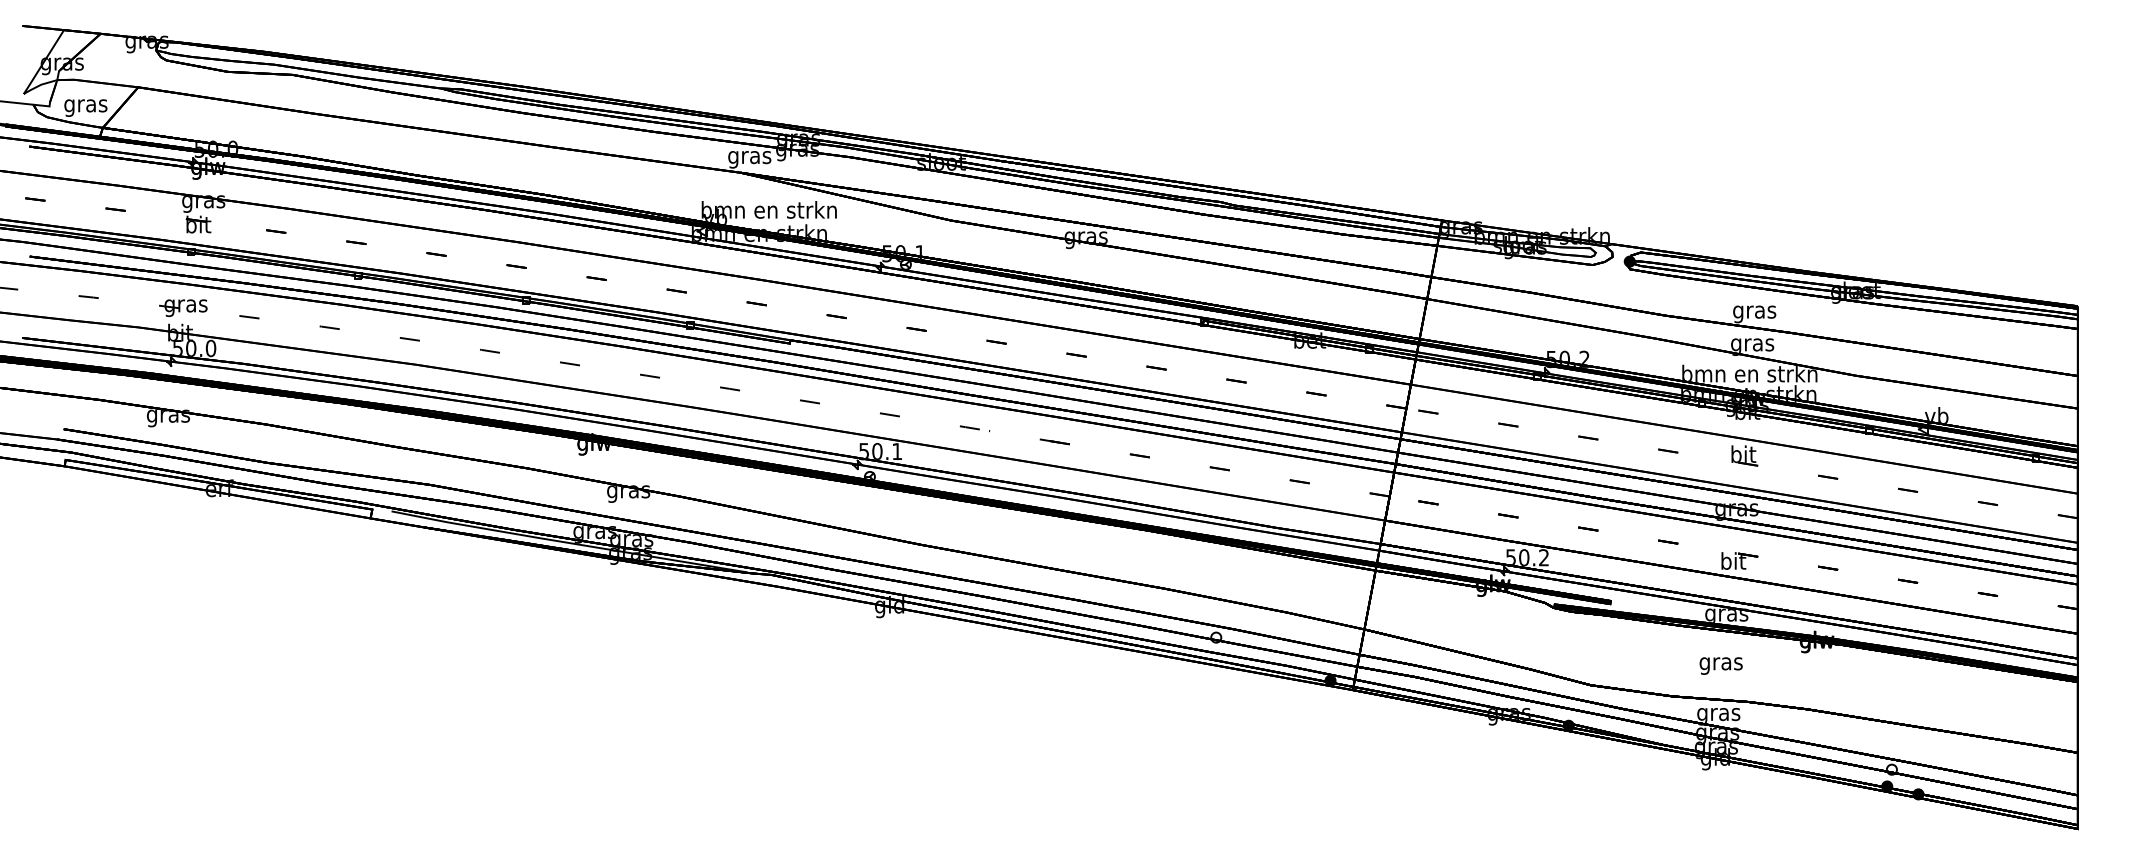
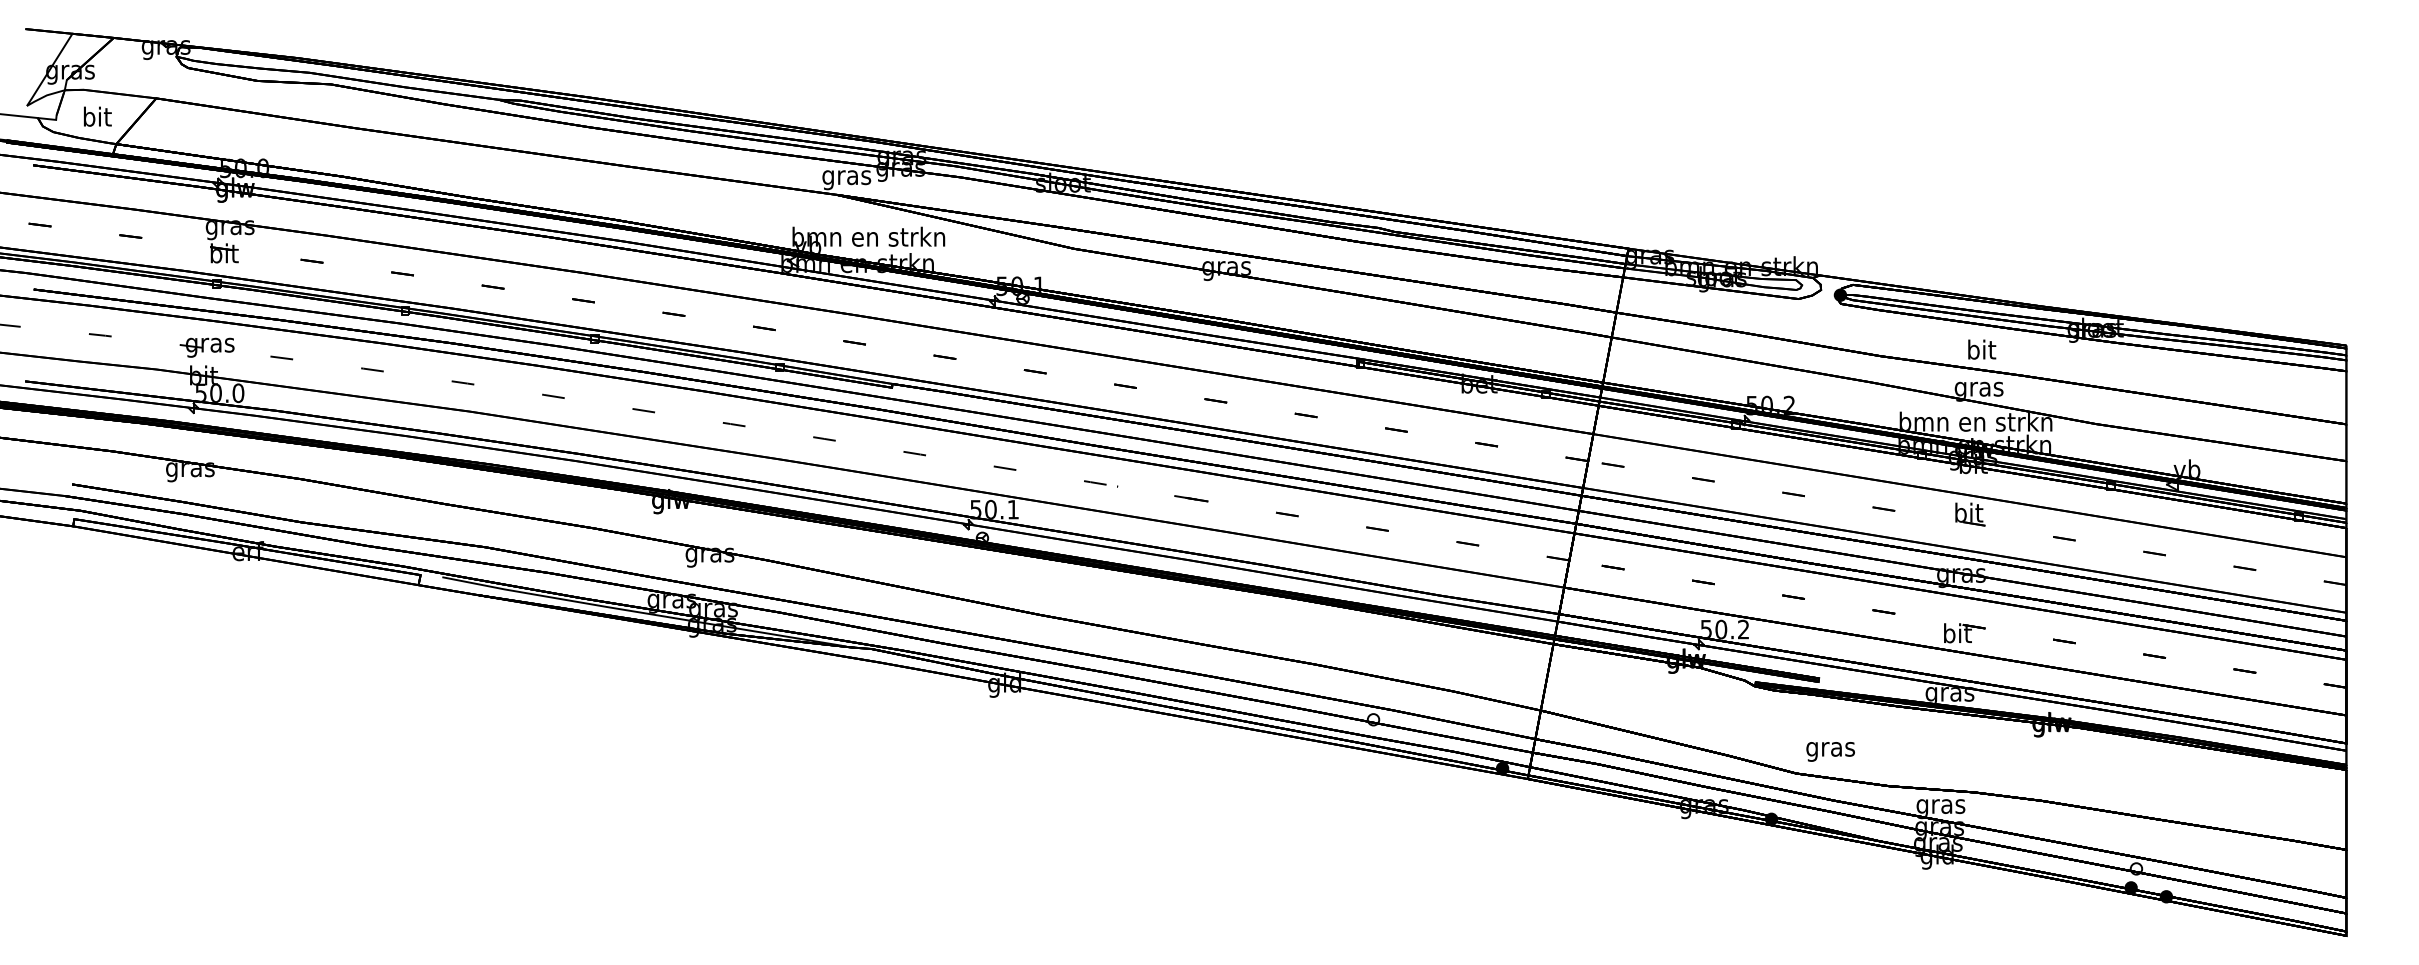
text: (85, 105) -> (96, 118), gras -> bit
text: (1754, 311) -> (1981, 351), gras -> bit
text: (1721, 665) -> (1830, 751), moved

